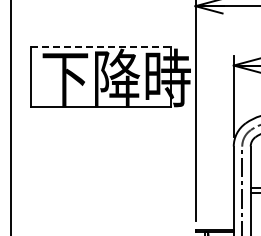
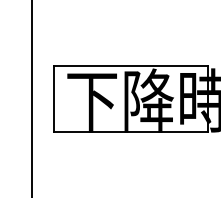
line: (101, 46) -> (131, 66), dashed -> solid

